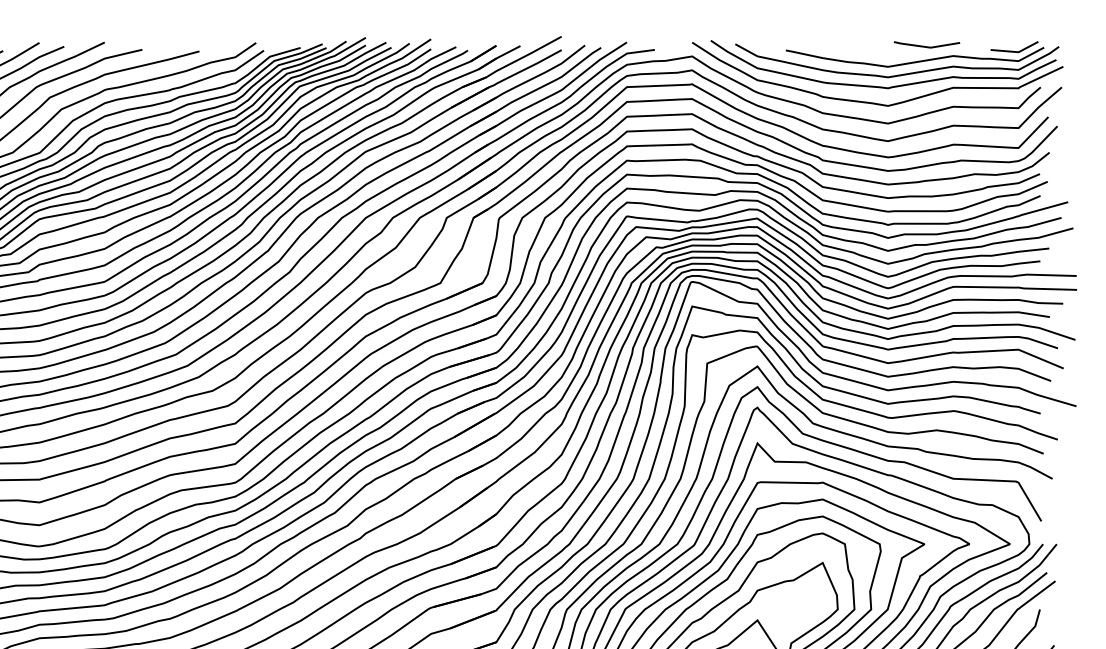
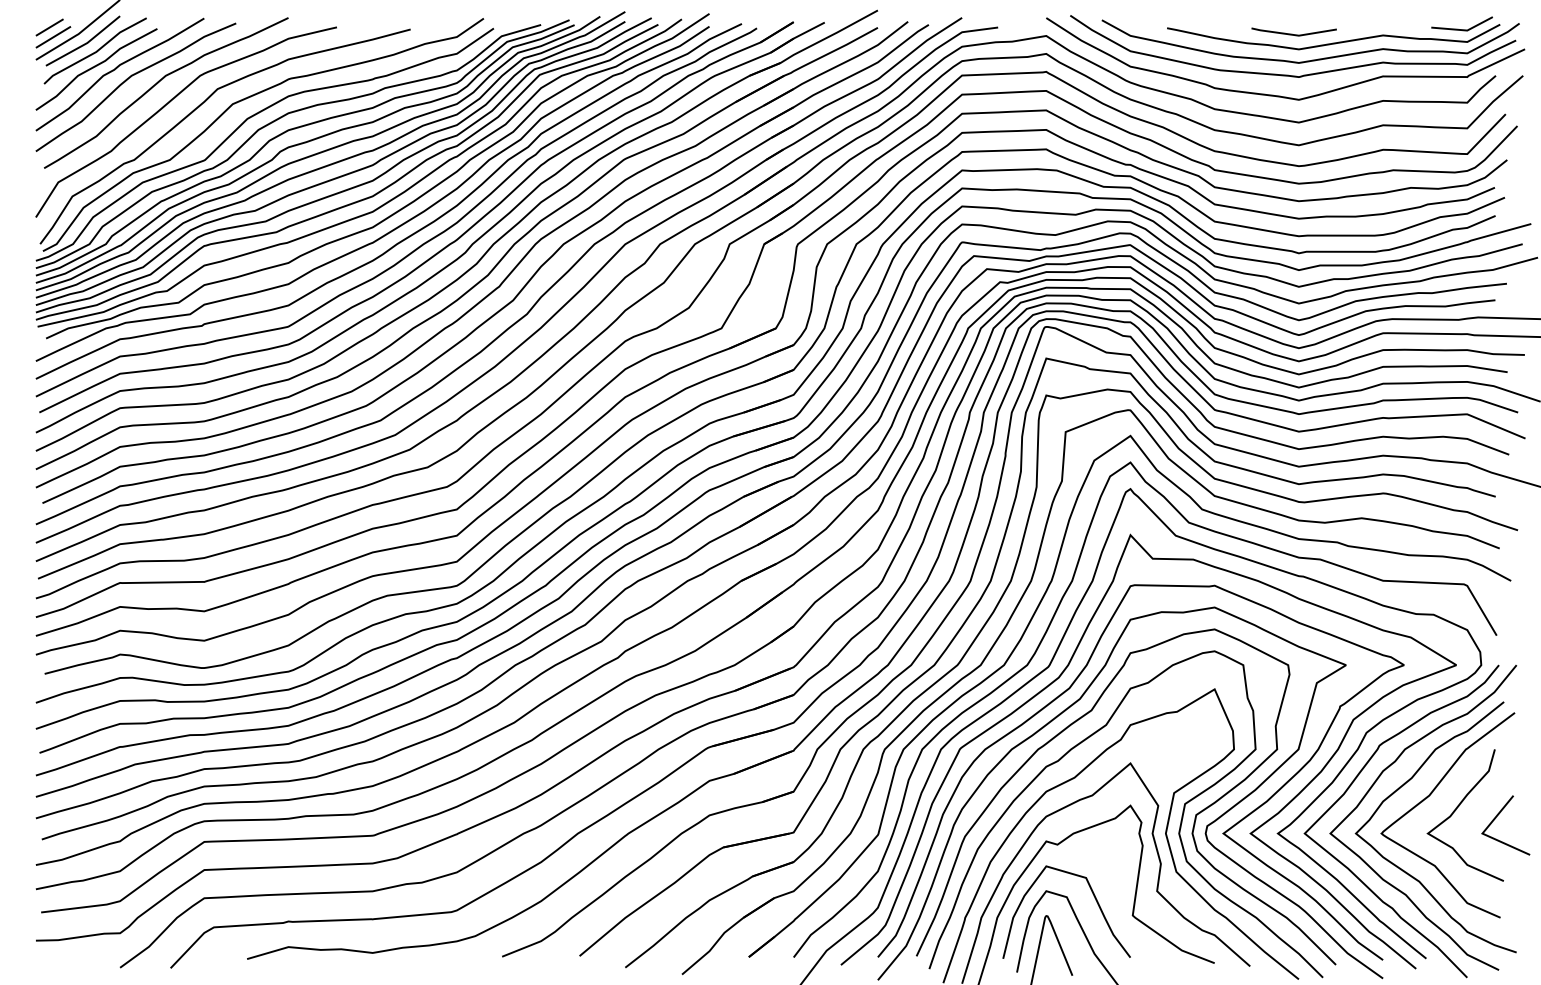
line: (925, 46) -> (1292, 33), moved

